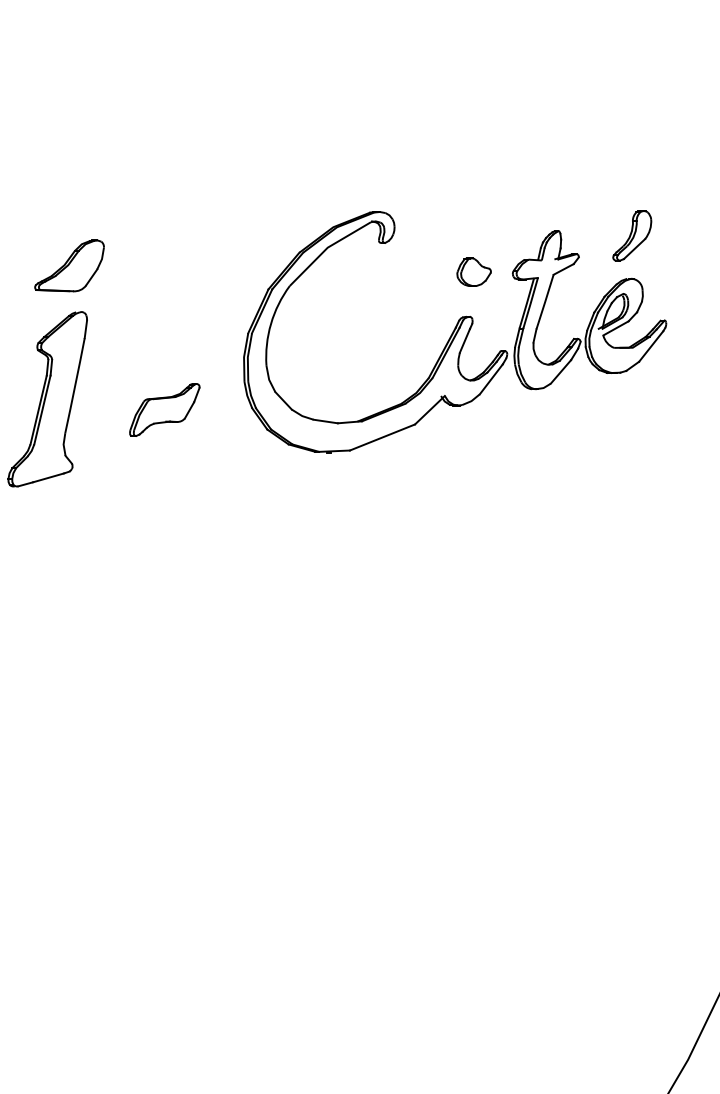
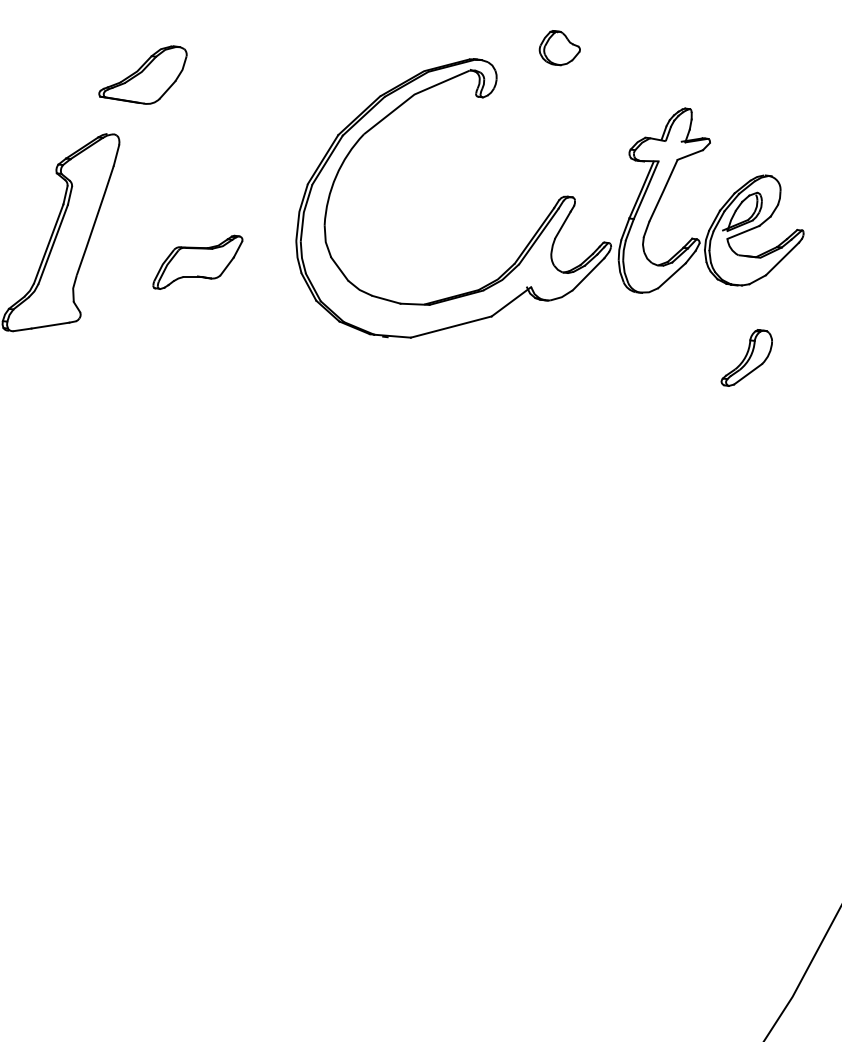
part: (632, 235) -> (747, 357), moved
part: (69, 265) -> (143, 72), moved
part: (473, 271) -> (559, 47), moved

